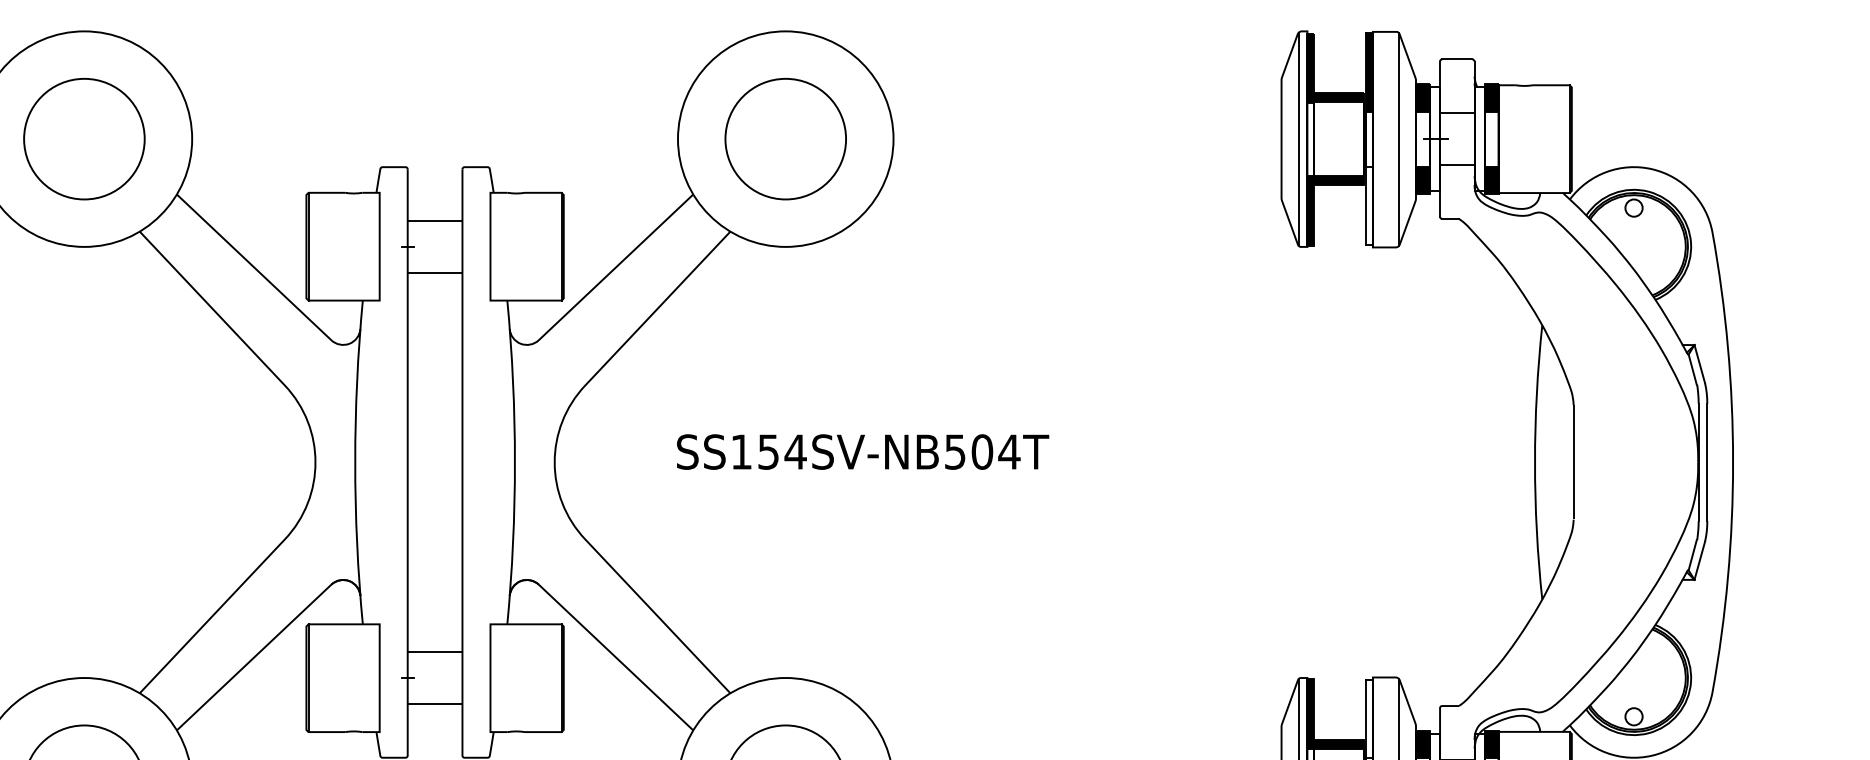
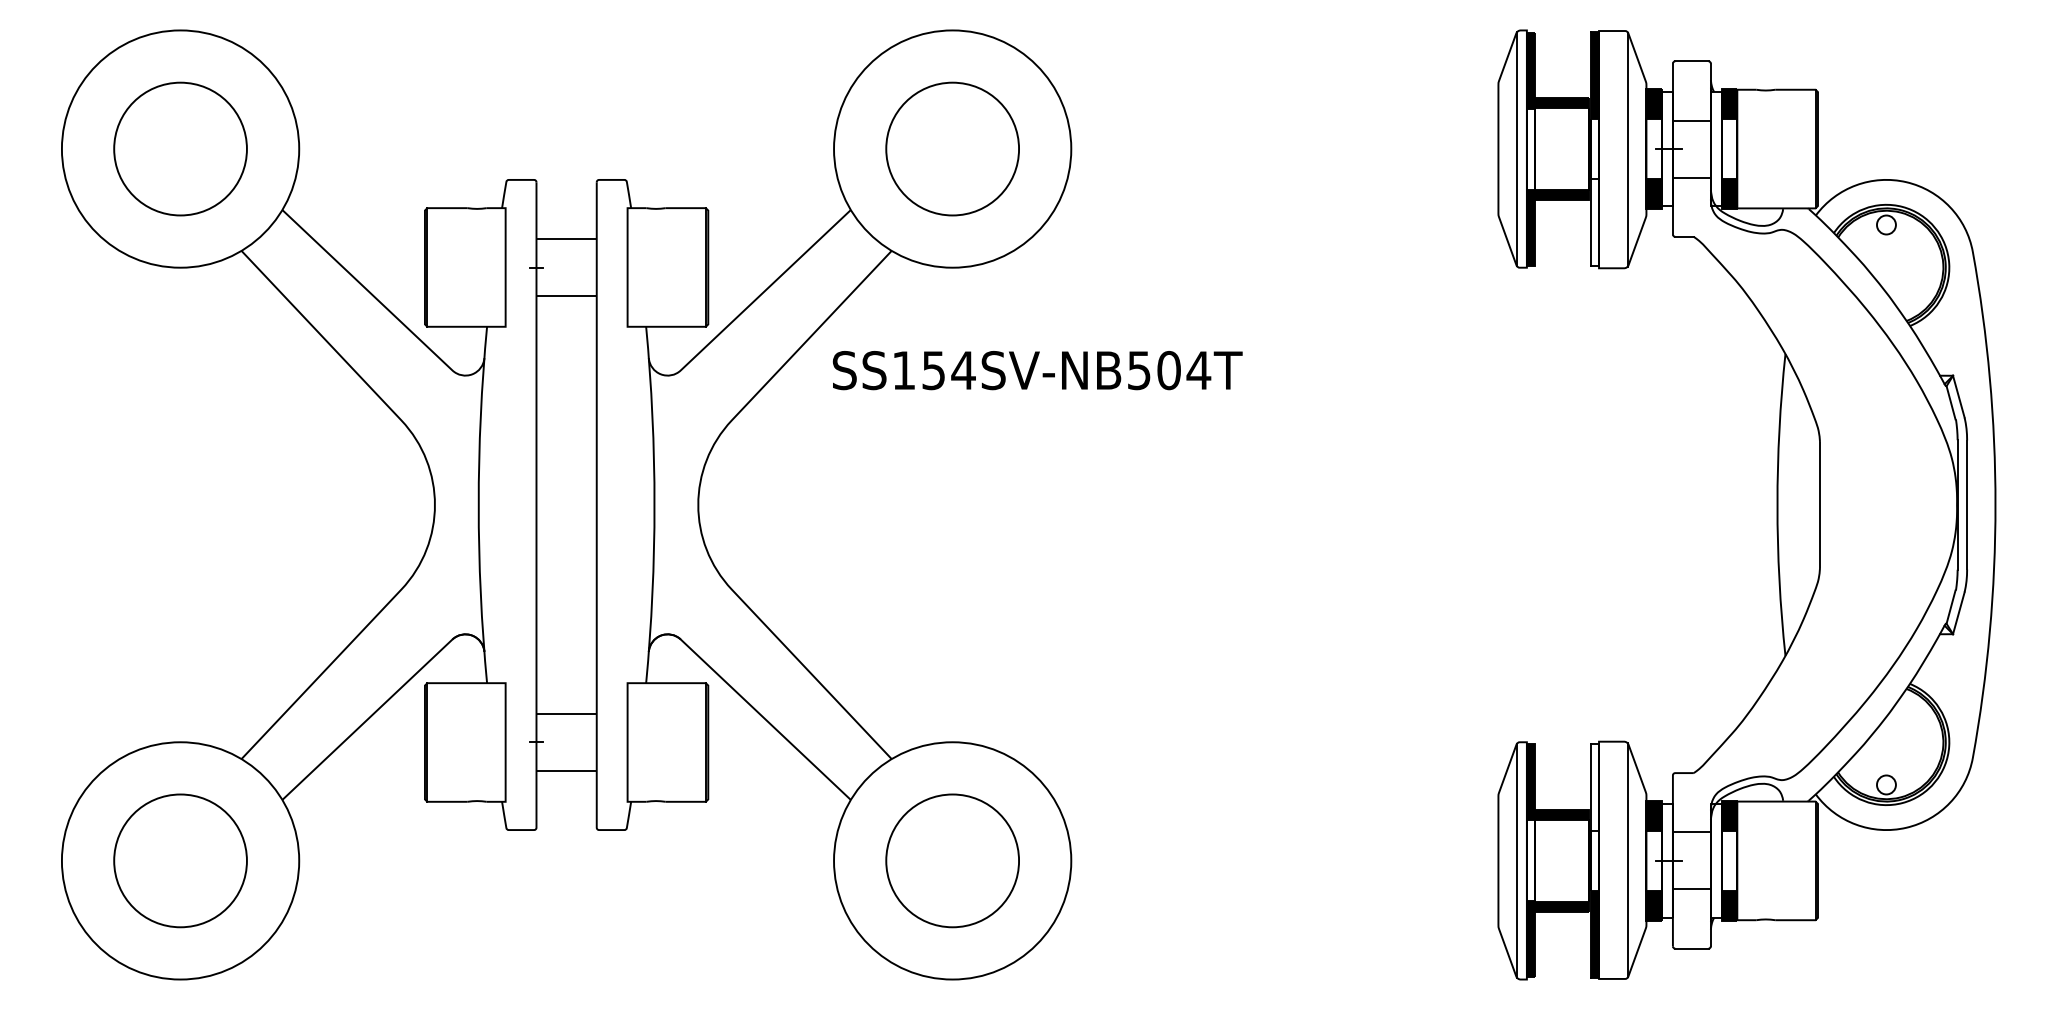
text: (862, 452) -> (1037, 370), moved

